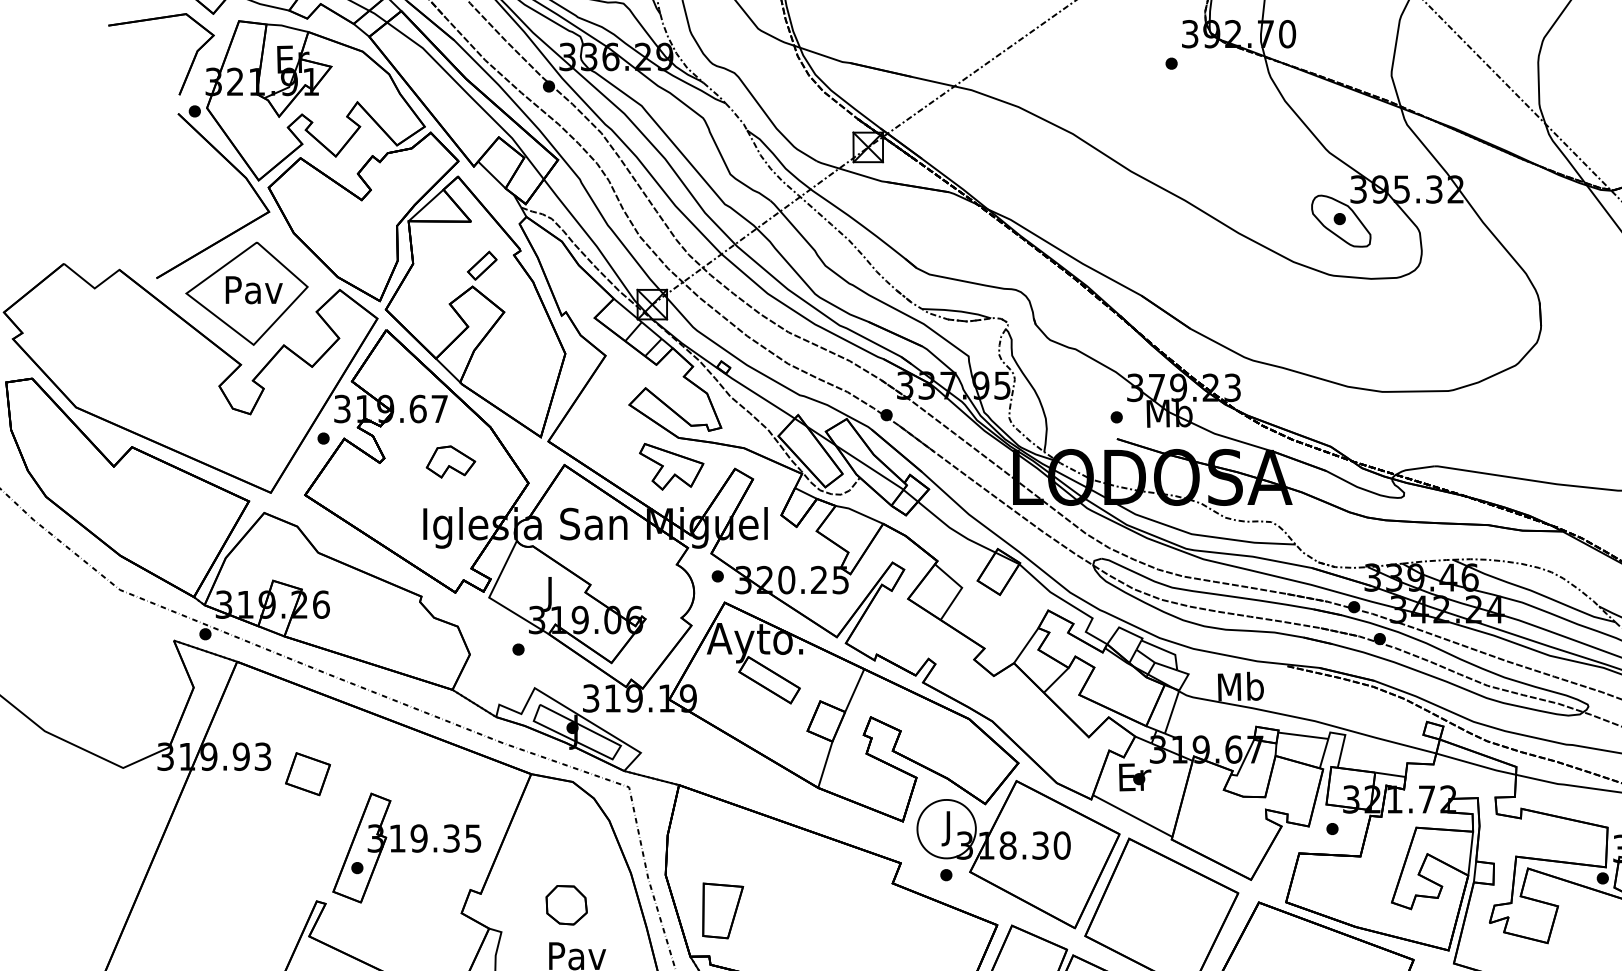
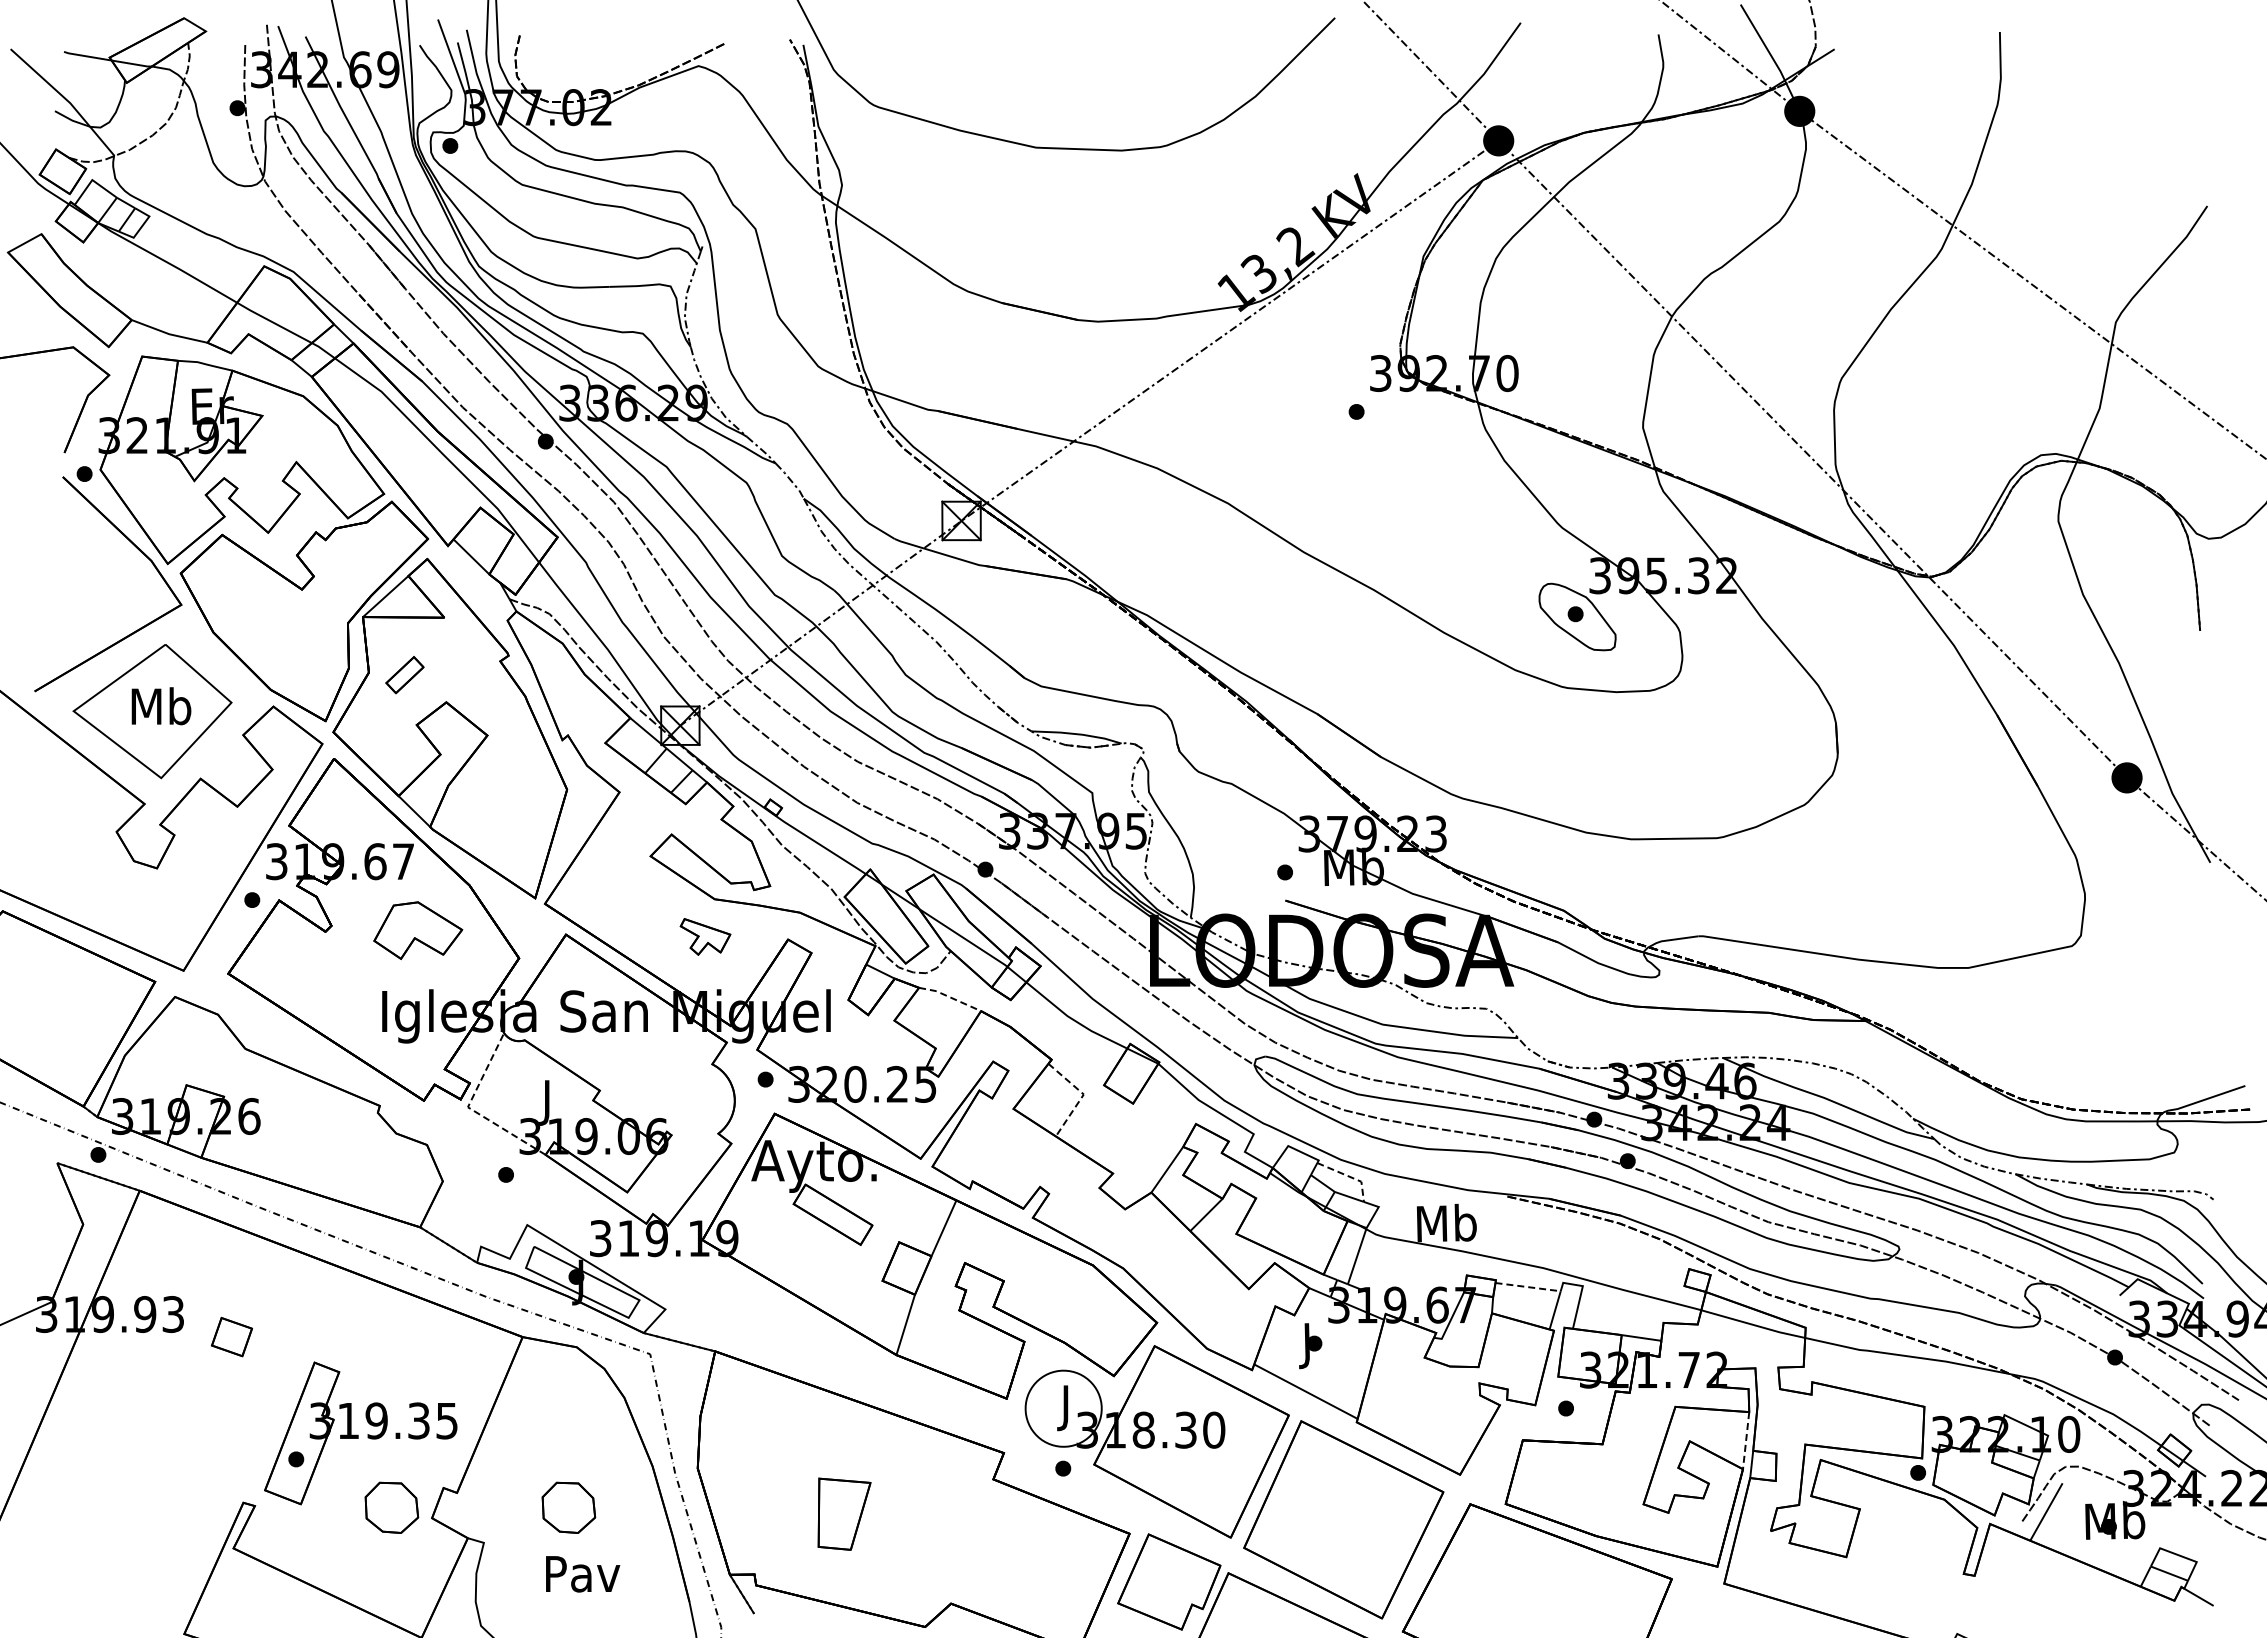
part: (481, 266) -> (404, 675), moved
text: (254, 289) -> (162, 706), Pav -> Mb
part: (450, 461) -> (417, 930), size x1.4
part: (671, 466) -> (705, 936), size x0.6
line: (859, 513) -> (950, 997), solid -> dashed
line: (961, 589) -> (1082, 1096), solid -> dashed
line: (491, 599) -> (471, 1109), solid -> dashed
line: (1166, 650) -> (1349, 1176), solid -> dashed
line: (1303, 736) -> (1528, 1287), solid -> dashed
part: (307, 773) -> (231, 1336), size x0.7
text: (1135, 781) -> (1309, 1346), Er -> J
line: (1471, 853) -> (1746, 1440), solid -> dashed
part: (430, 904) -> (391, 1507), added
part: (723, 910) -> (844, 1513), moved

